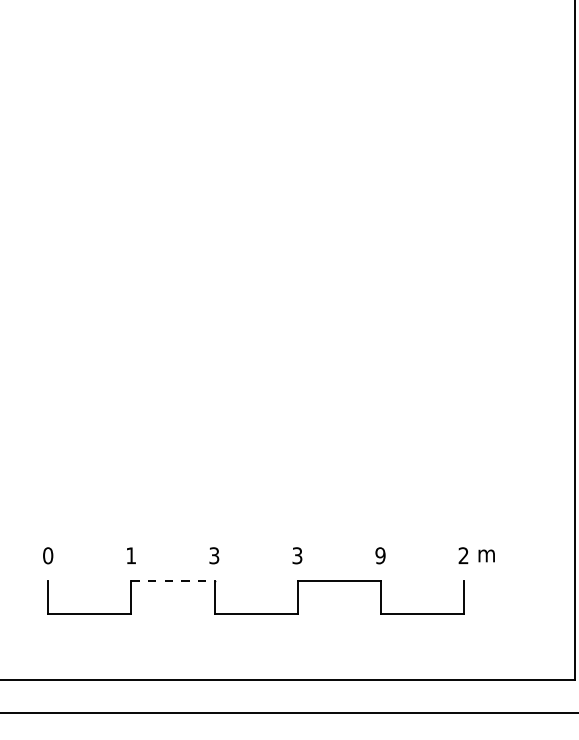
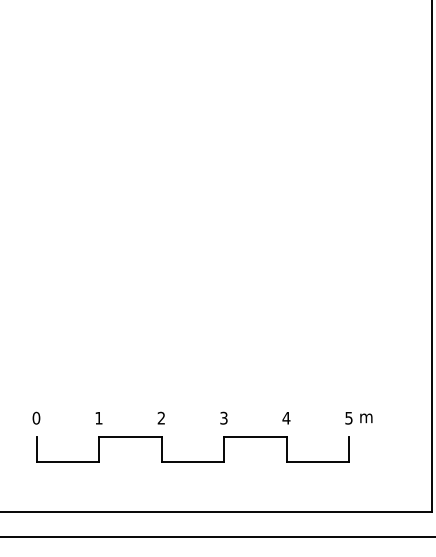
text: (214, 555) -> (161, 418), 3 -> 2
text: (380, 555) -> (286, 418), 9 -> 4
text: (463, 555) -> (348, 418), 2 -> 5
line: (172, 580) -> (129, 436), dashed -> solid

